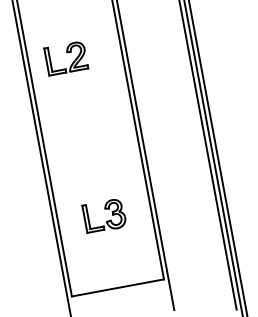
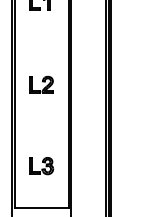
part: (65, 58) -> (41, 84), moved

